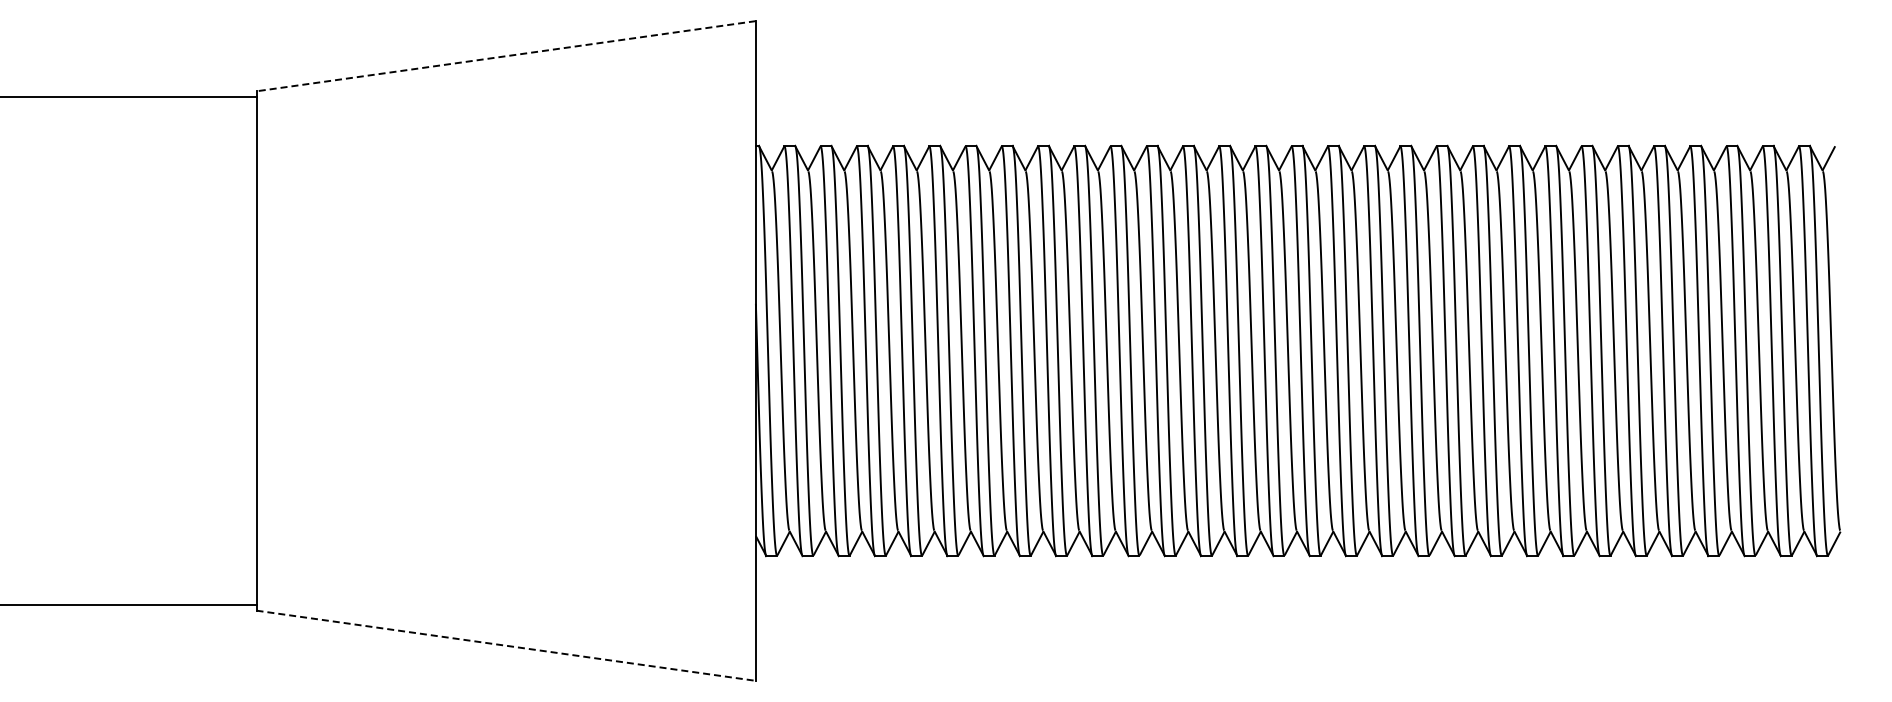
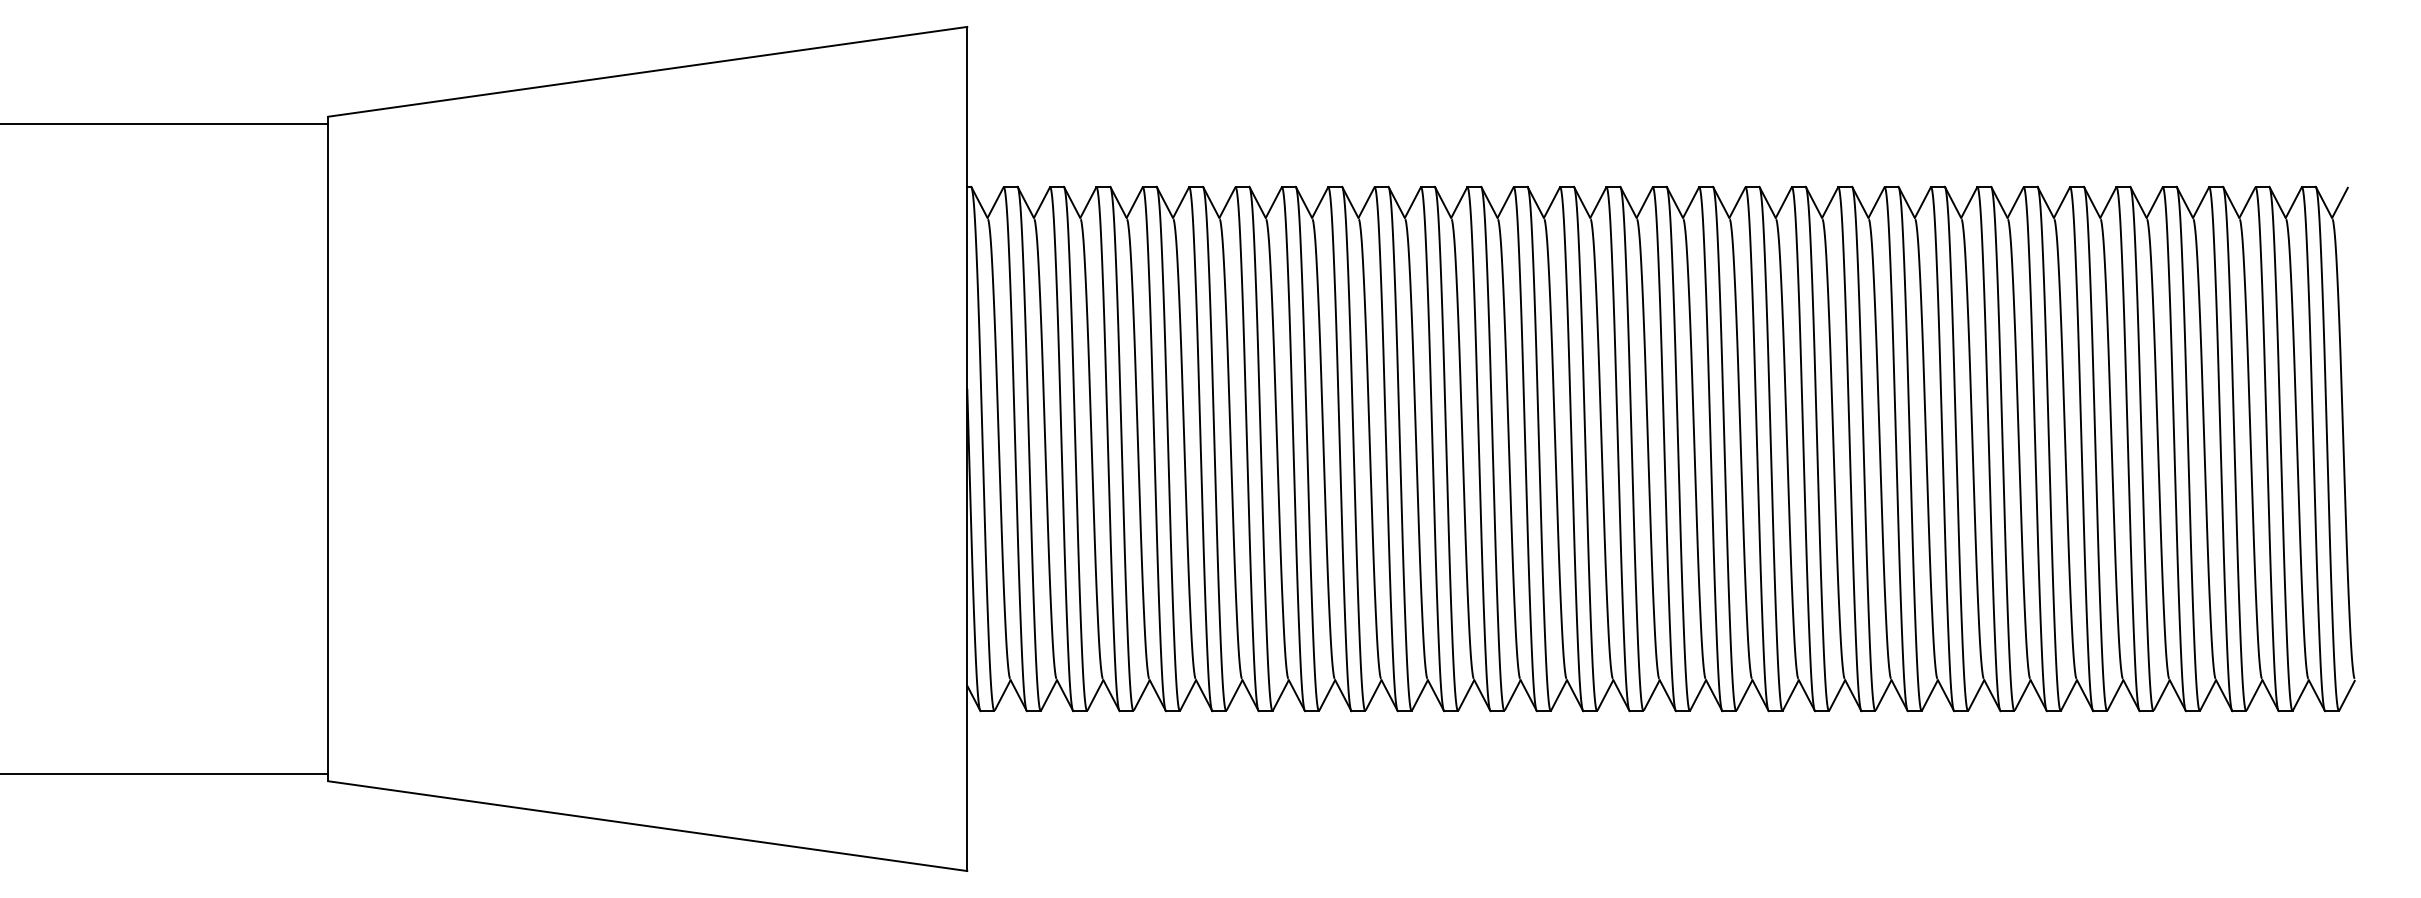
line: (505, 56) -> (646, 72), dashed -> solid
line: (506, 645) -> (648, 825), dashed -> solid

